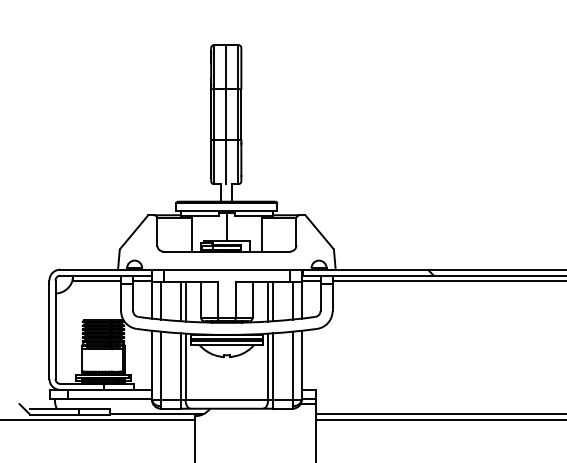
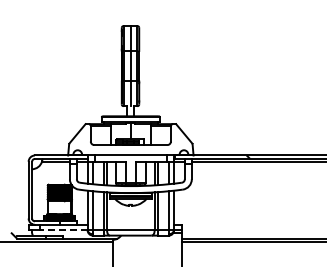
line: (109, 399) -> (63, 230), solid -> dashed

